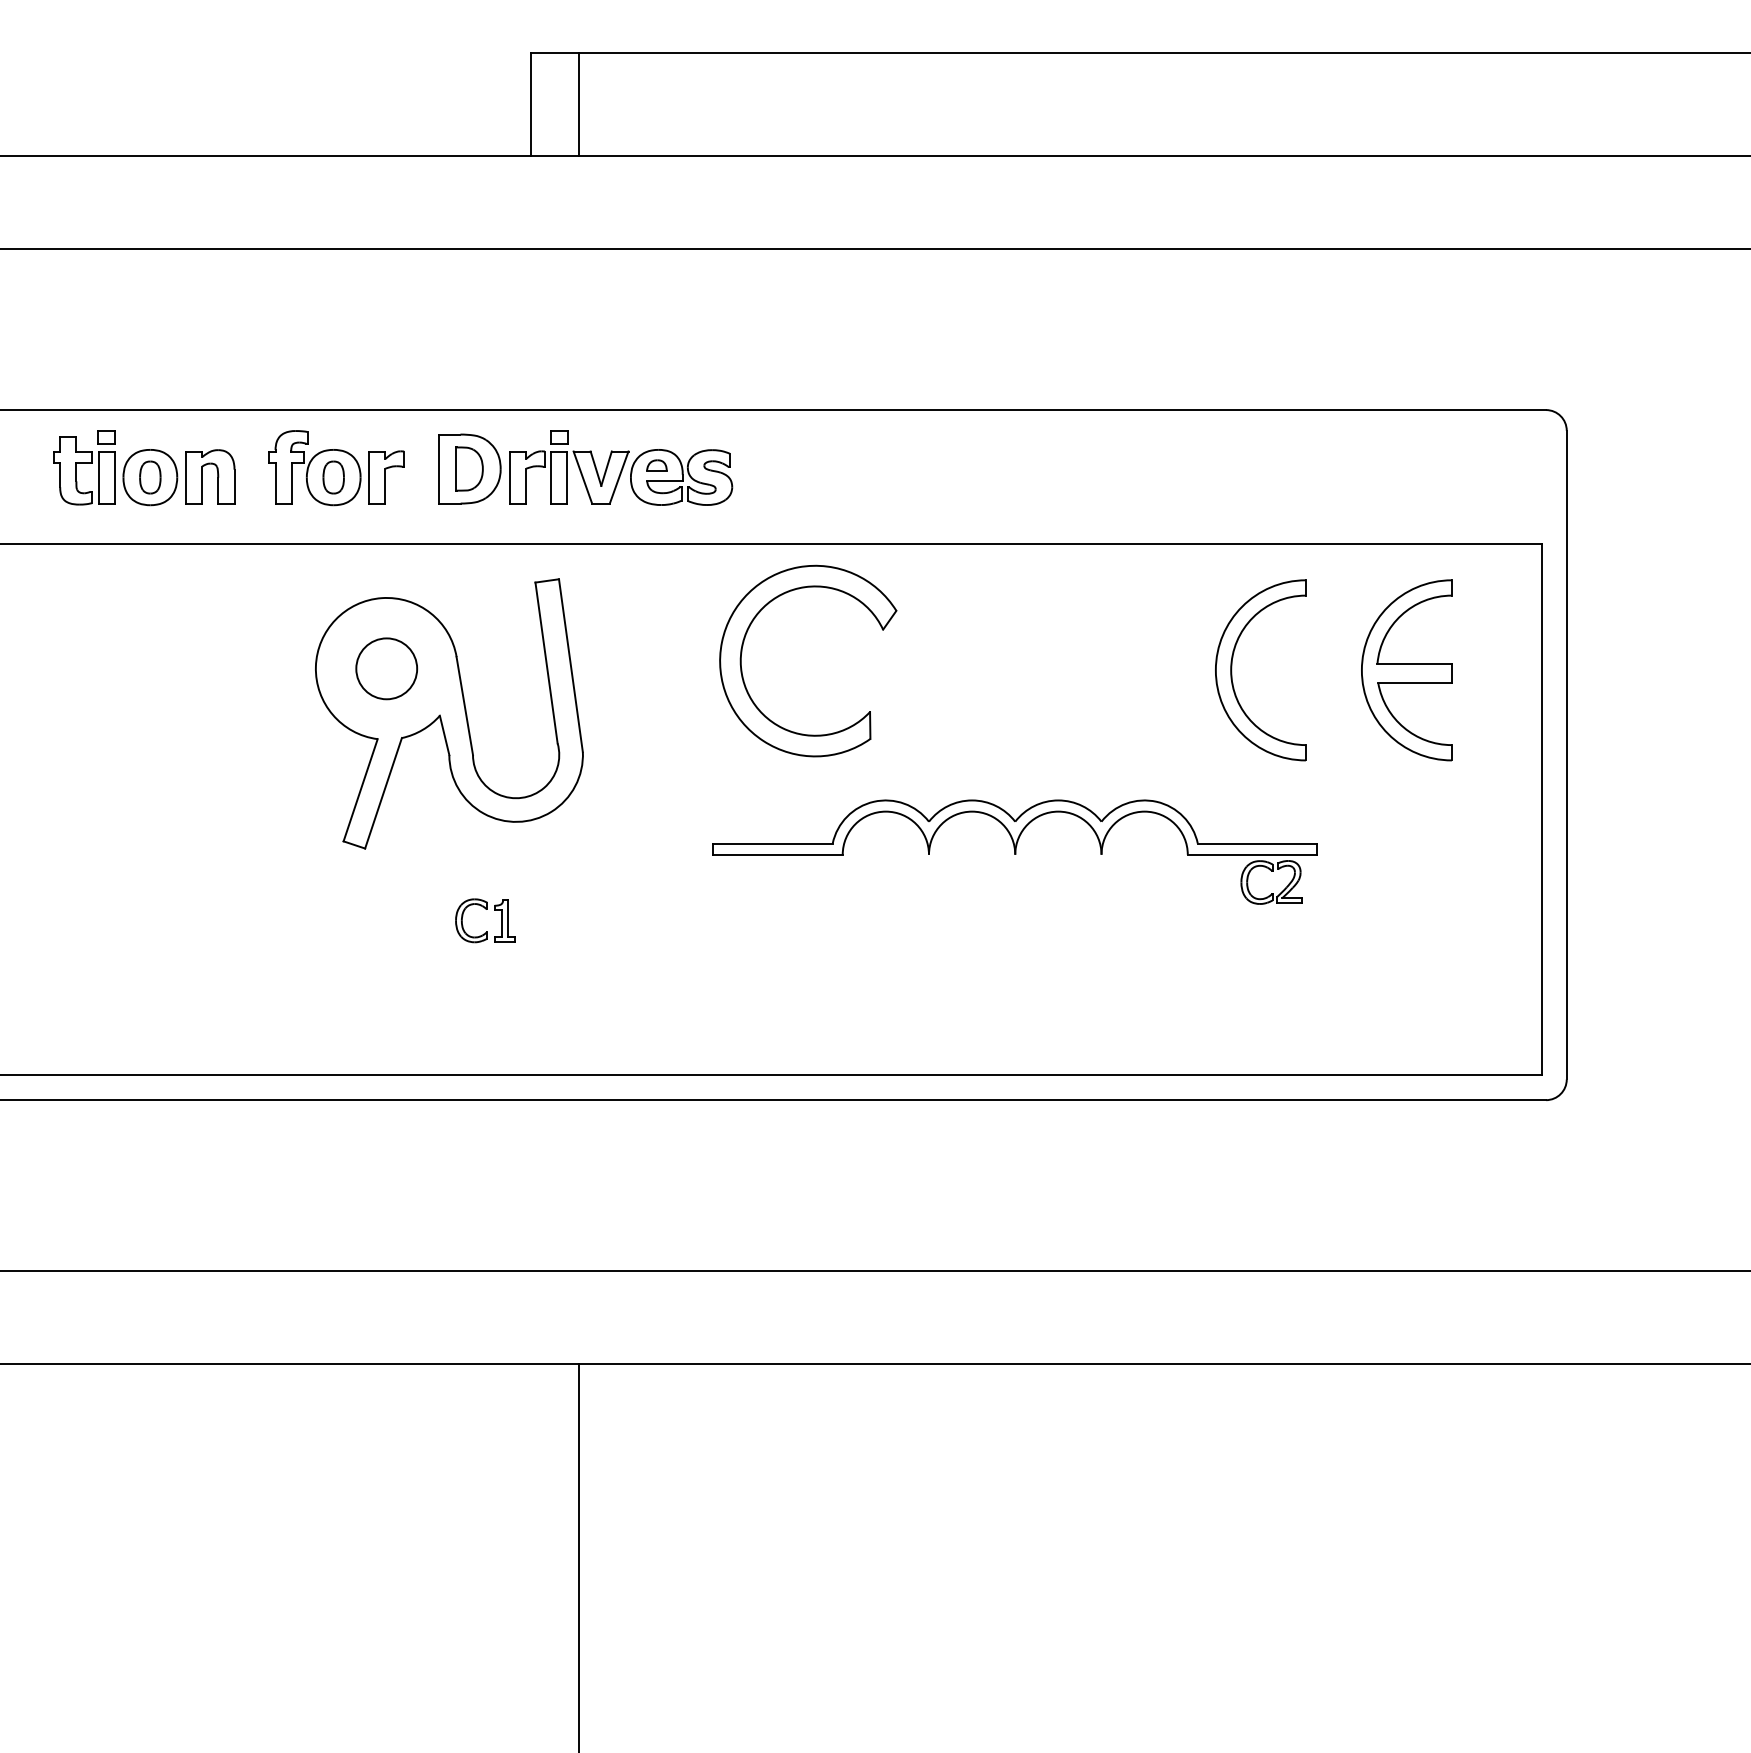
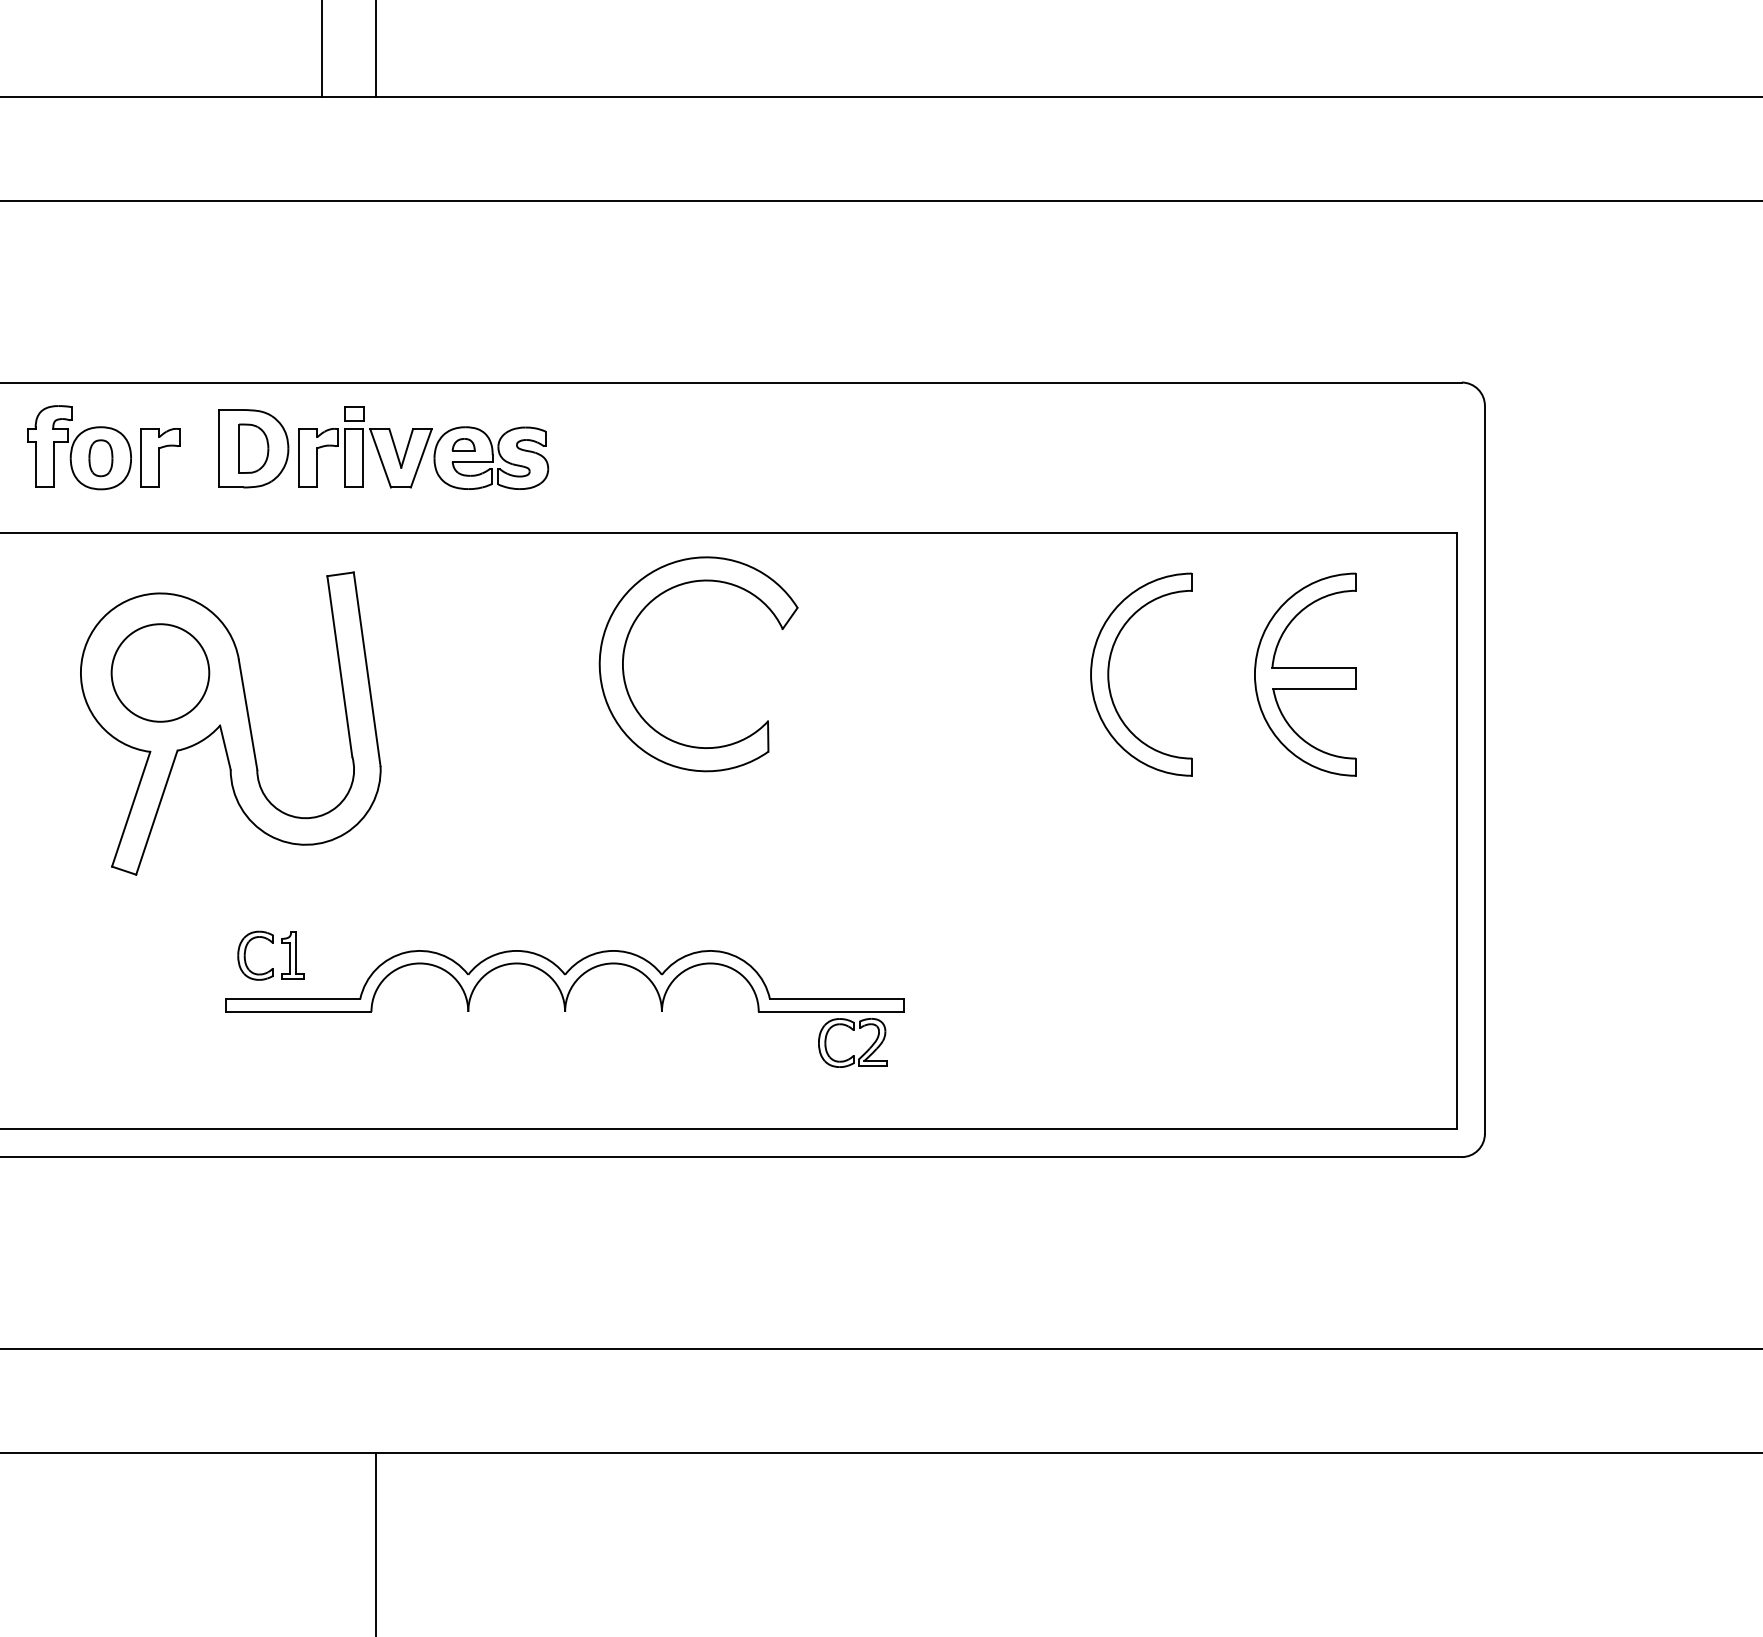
part: (742, 653) -> (624, 655), moved
circle: (386, 668) -> (160, 672), size x1.43
part: (1014, 851) -> (564, 1008), moved

